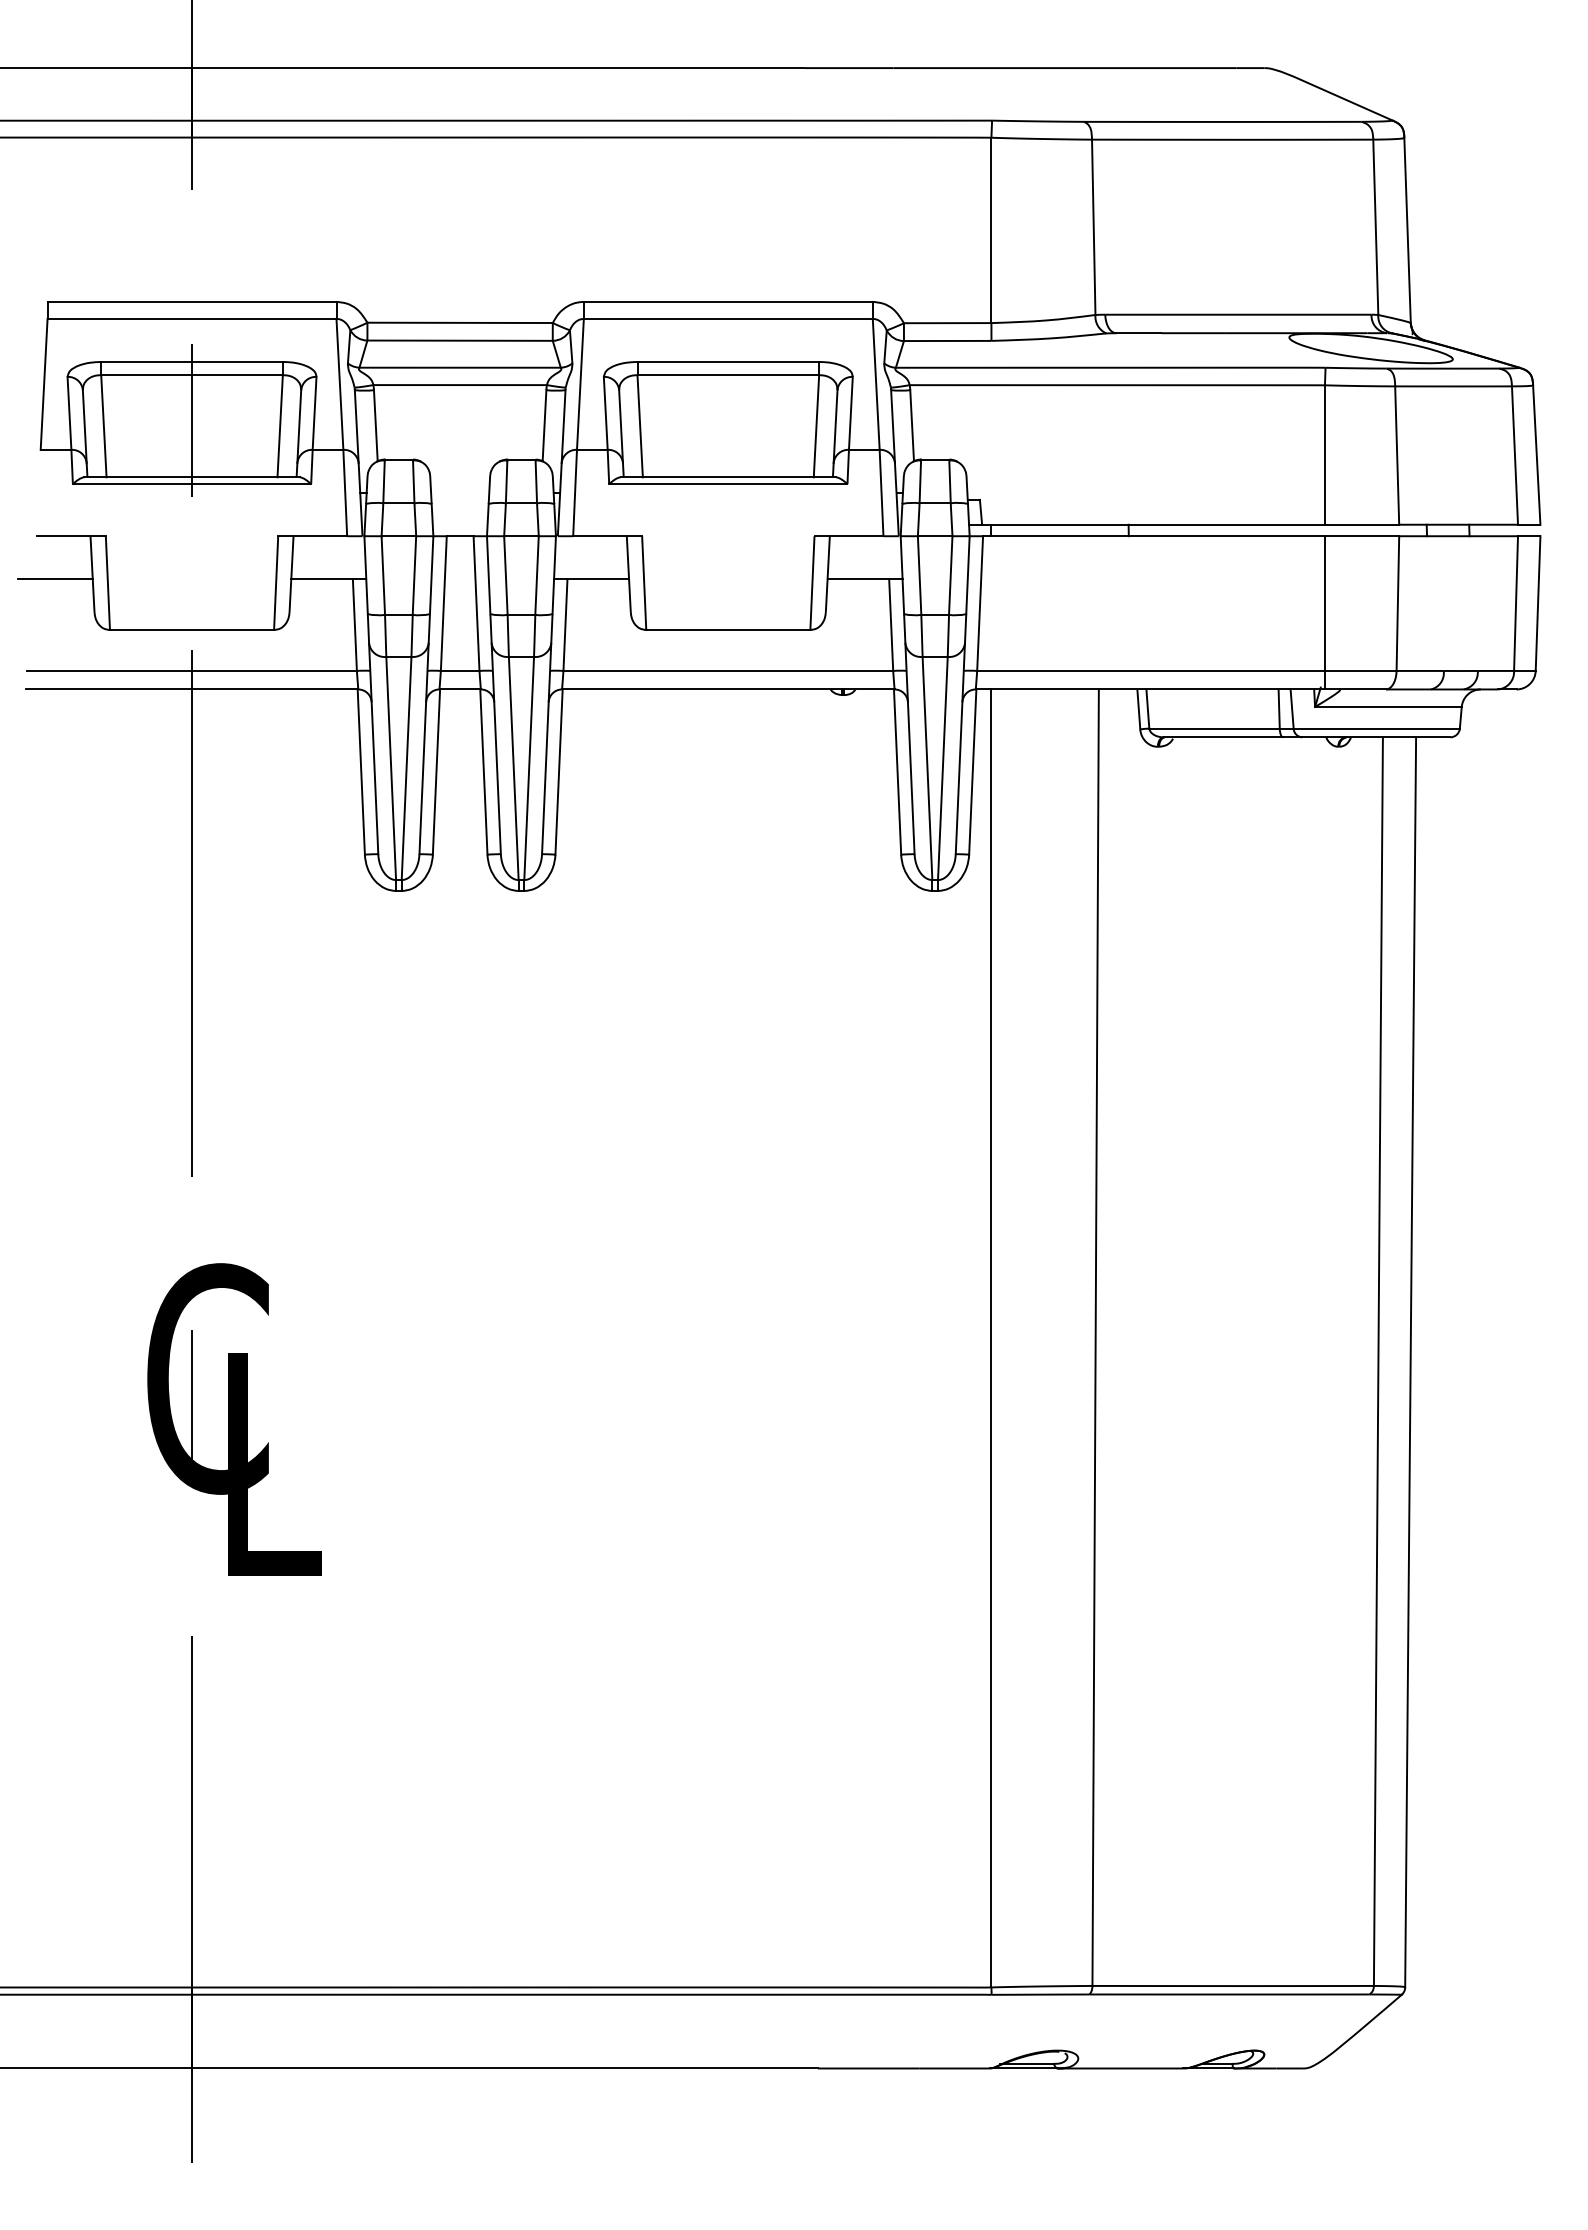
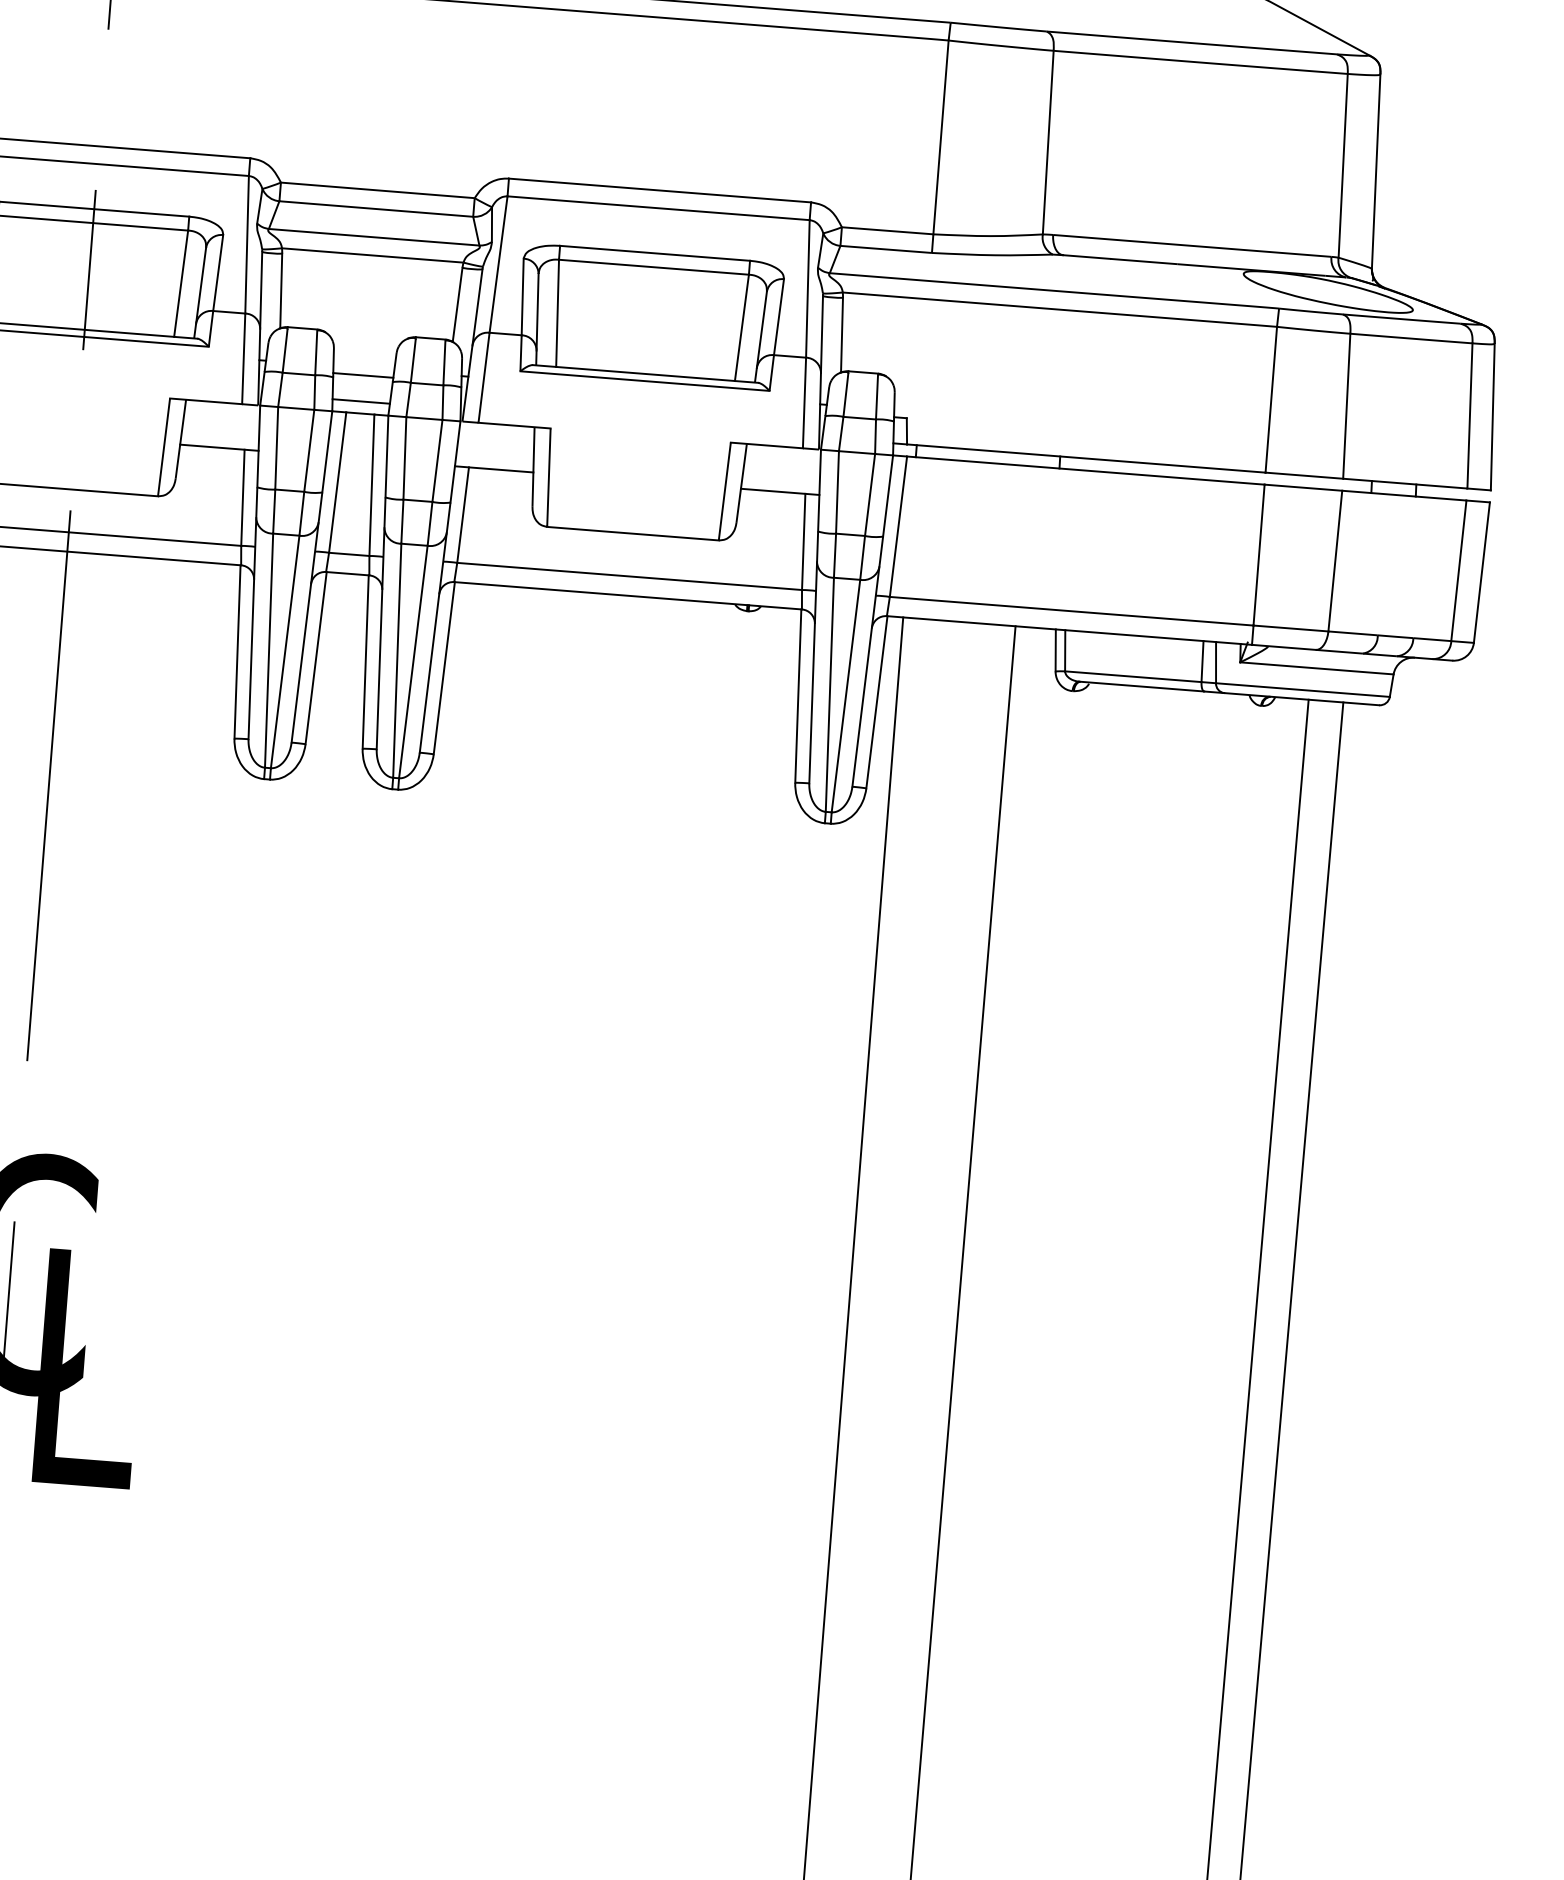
line: (459, 499) -> (362, 375), added
line: (459, 524) -> (360, 401), added

